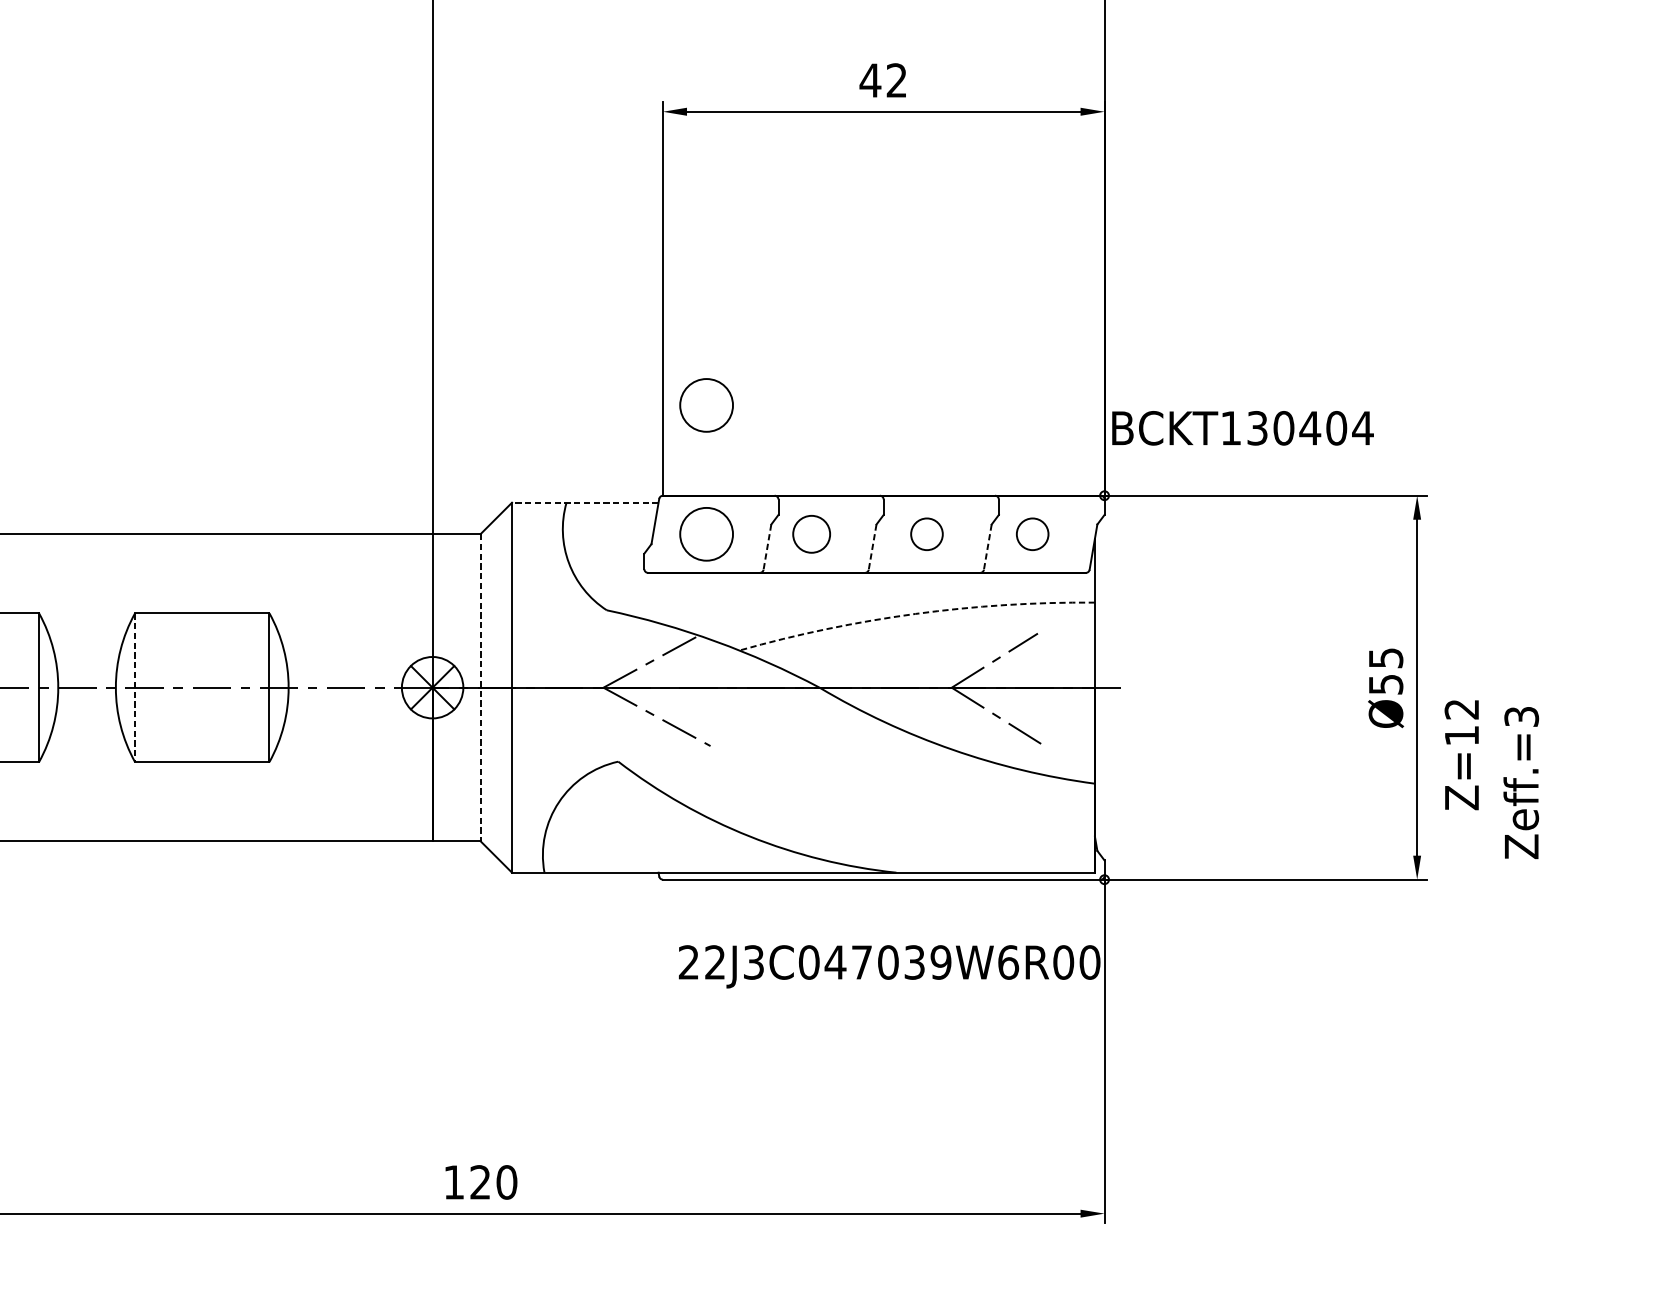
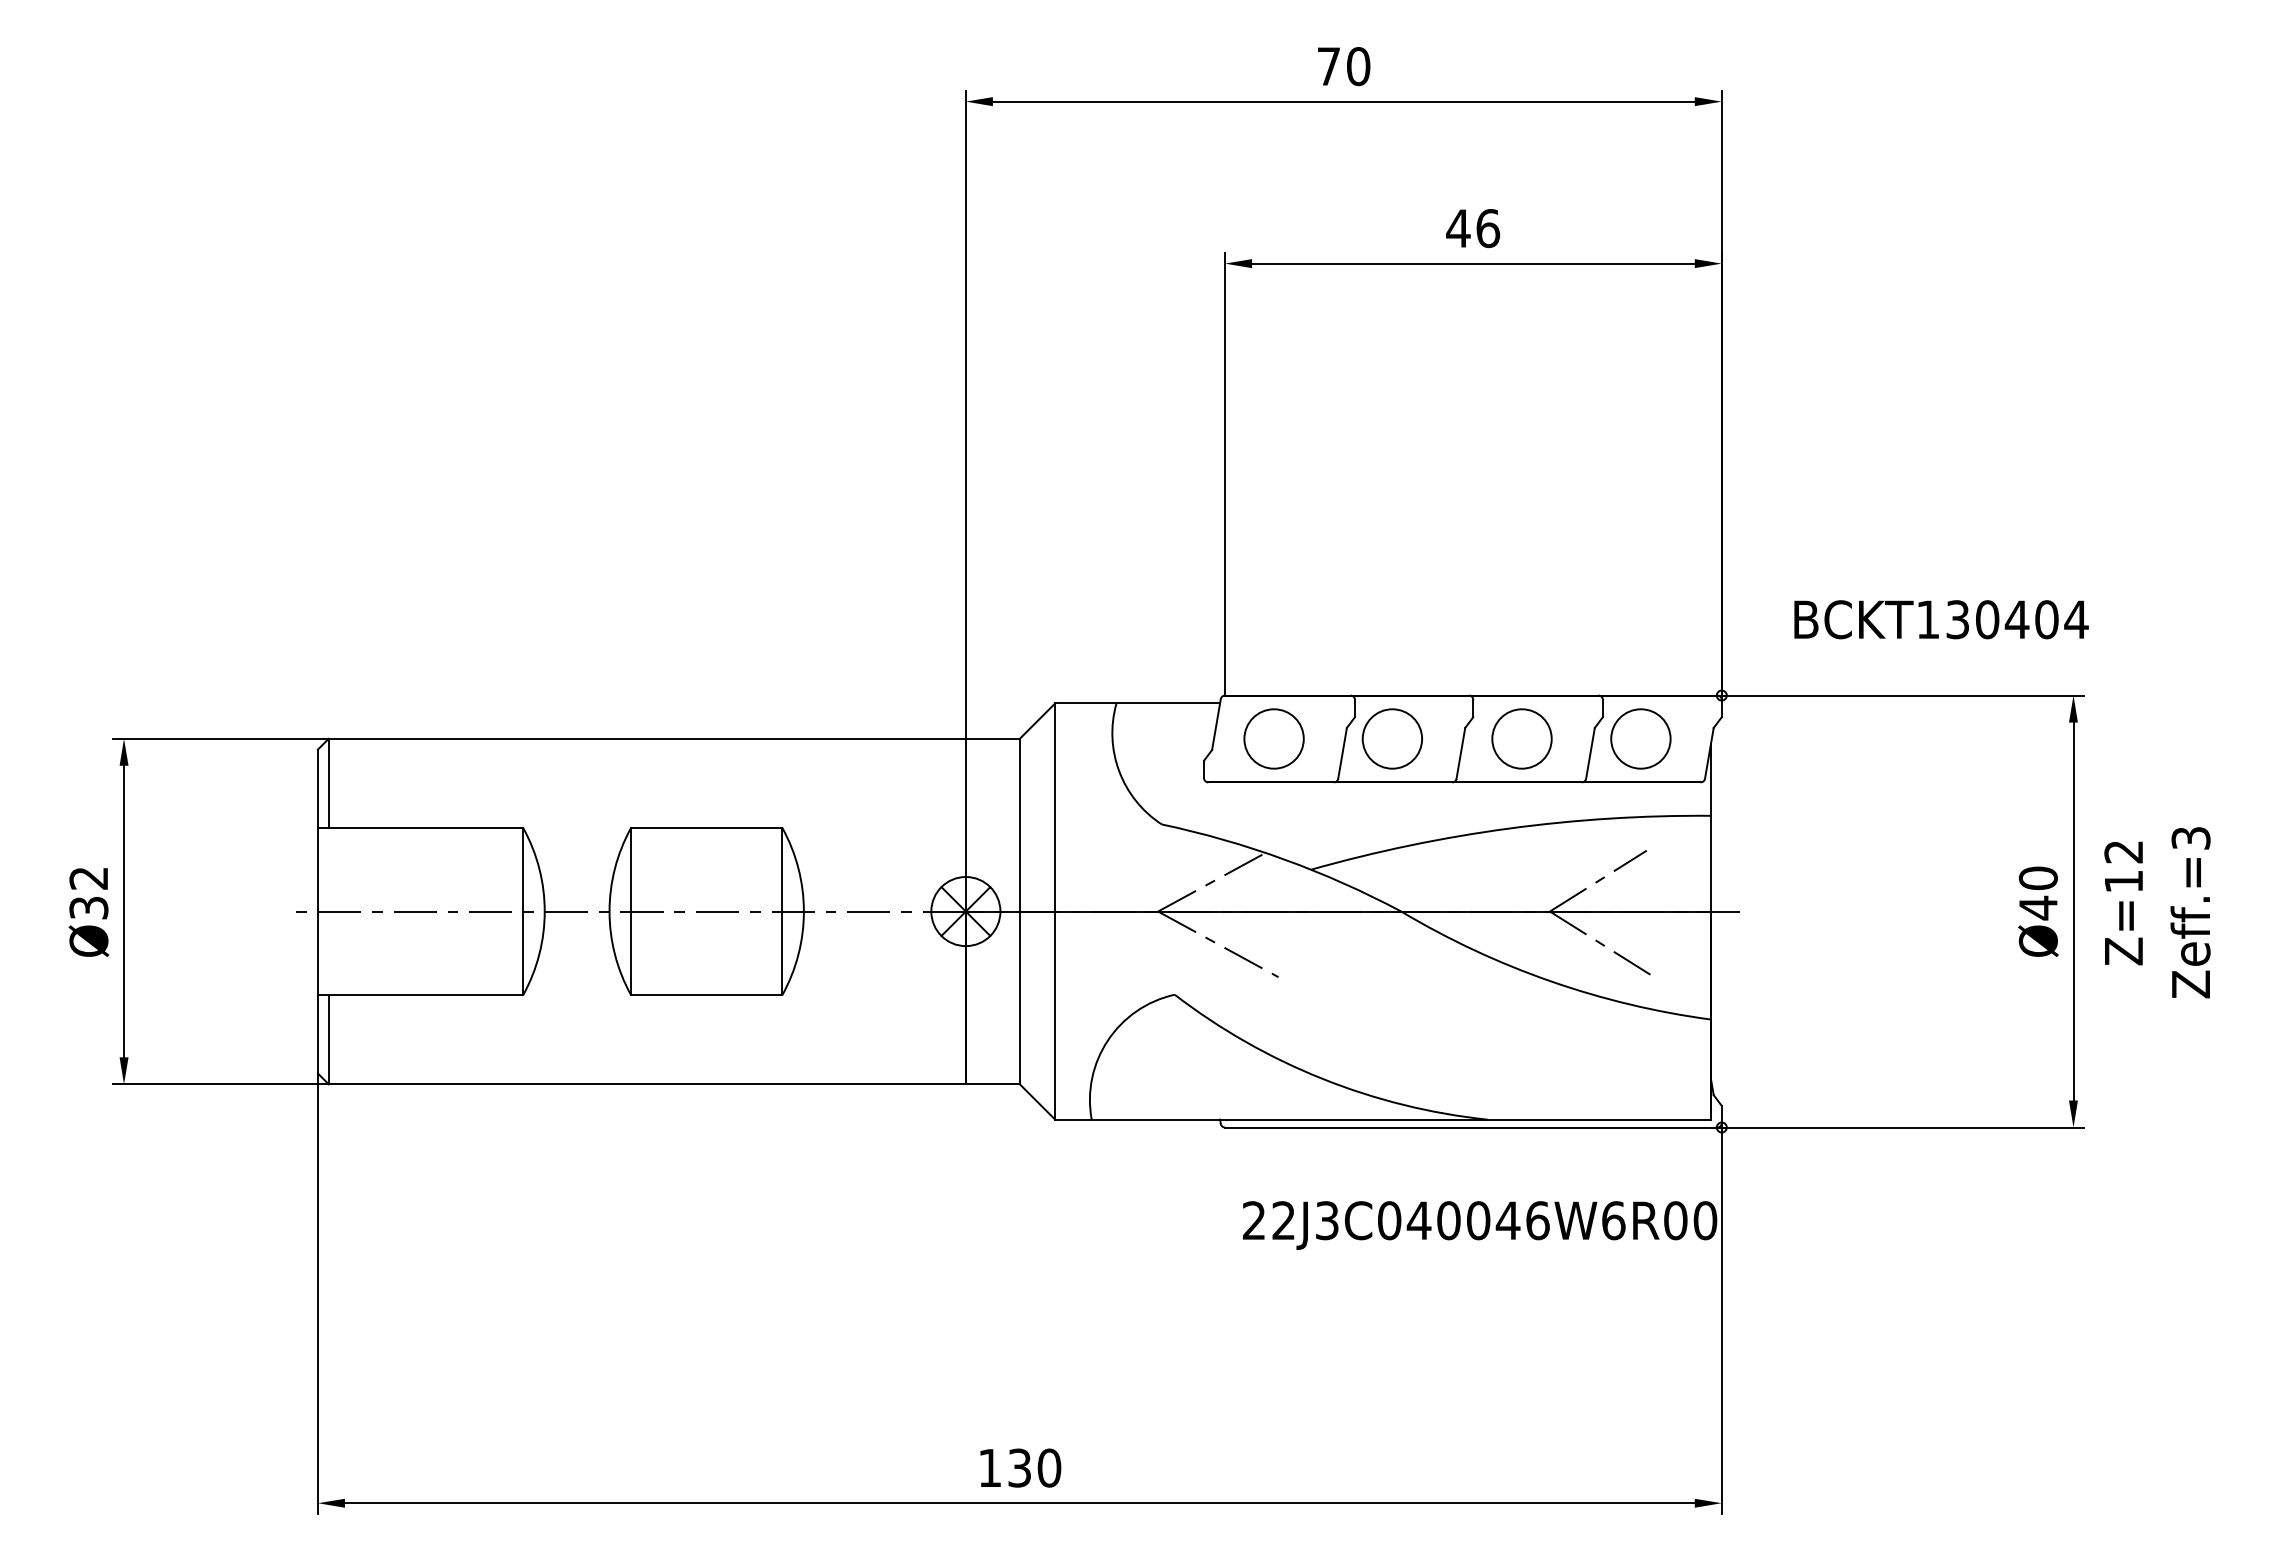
text: (897, 80) -> (1488, 228), 42 -> 46
circle: (706, 404) -> (1273, 593), removed
text: (1242, 428) -> (1941, 619), moved
line: (585, 502) -> (1137, 703), dashed -> solid
circle: (810, 533) -> (1391, 738), size x1.43
circle: (926, 533) -> (1521, 738), size x1.67
circle: (1032, 533) -> (1640, 738), size x1.67
line: (767, 547) -> (1342, 753), dashed -> solid
line: (872, 547) -> (1460, 753), dashed -> solid
line: (987, 547) -> (1590, 753), dashed -> solid
arc: (915, 613) -> (1509, 828), dashed -> solid
text: (1385, 671) -> (2037, 893), Ø55 -> Ø40
line: (135, 687) -> (631, 911), dashed -> solid
line: (480, 687) -> (1019, 911), dashed -> solid
text: (1461, 755) -> (2123, 903), moved
text: (1521, 782) -> (2190, 912), moved
text: (901, 962) -> (1493, 1220), 22J3C047039W6R00 -> 22J3C040046W6R00
text: (480, 1181) -> (1019, 1467), 120 -> 130

